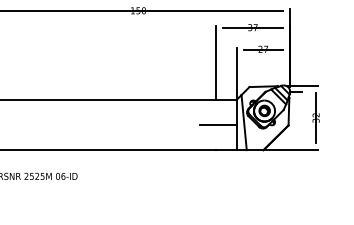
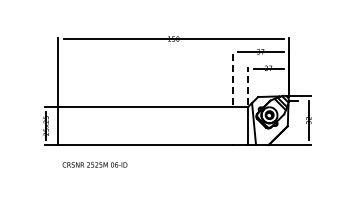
line: (215, 61) -> (232, 77), solid -> dashed
line: (236, 71) -> (248, 85), solid -> dashed
line: (218, 124) -> (234, 125), removed

